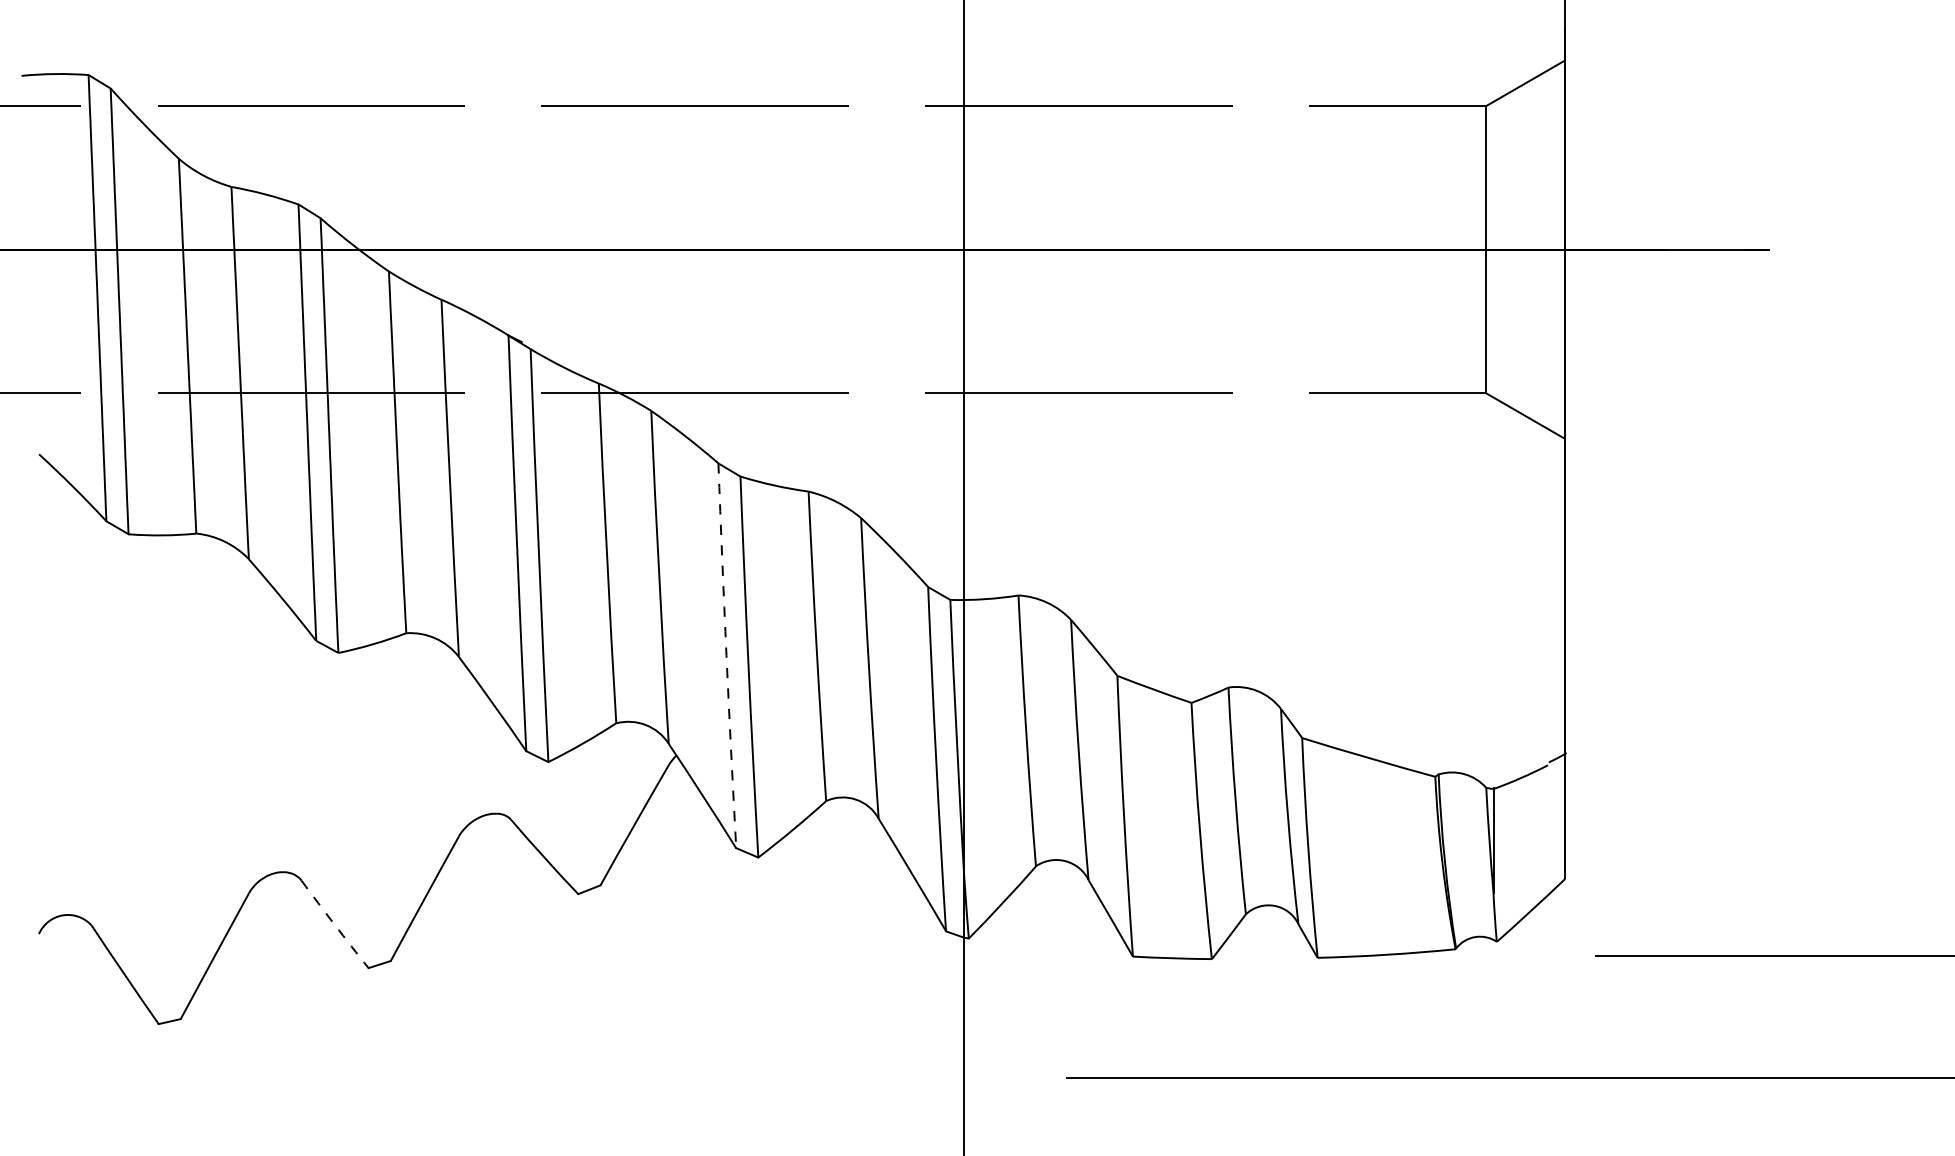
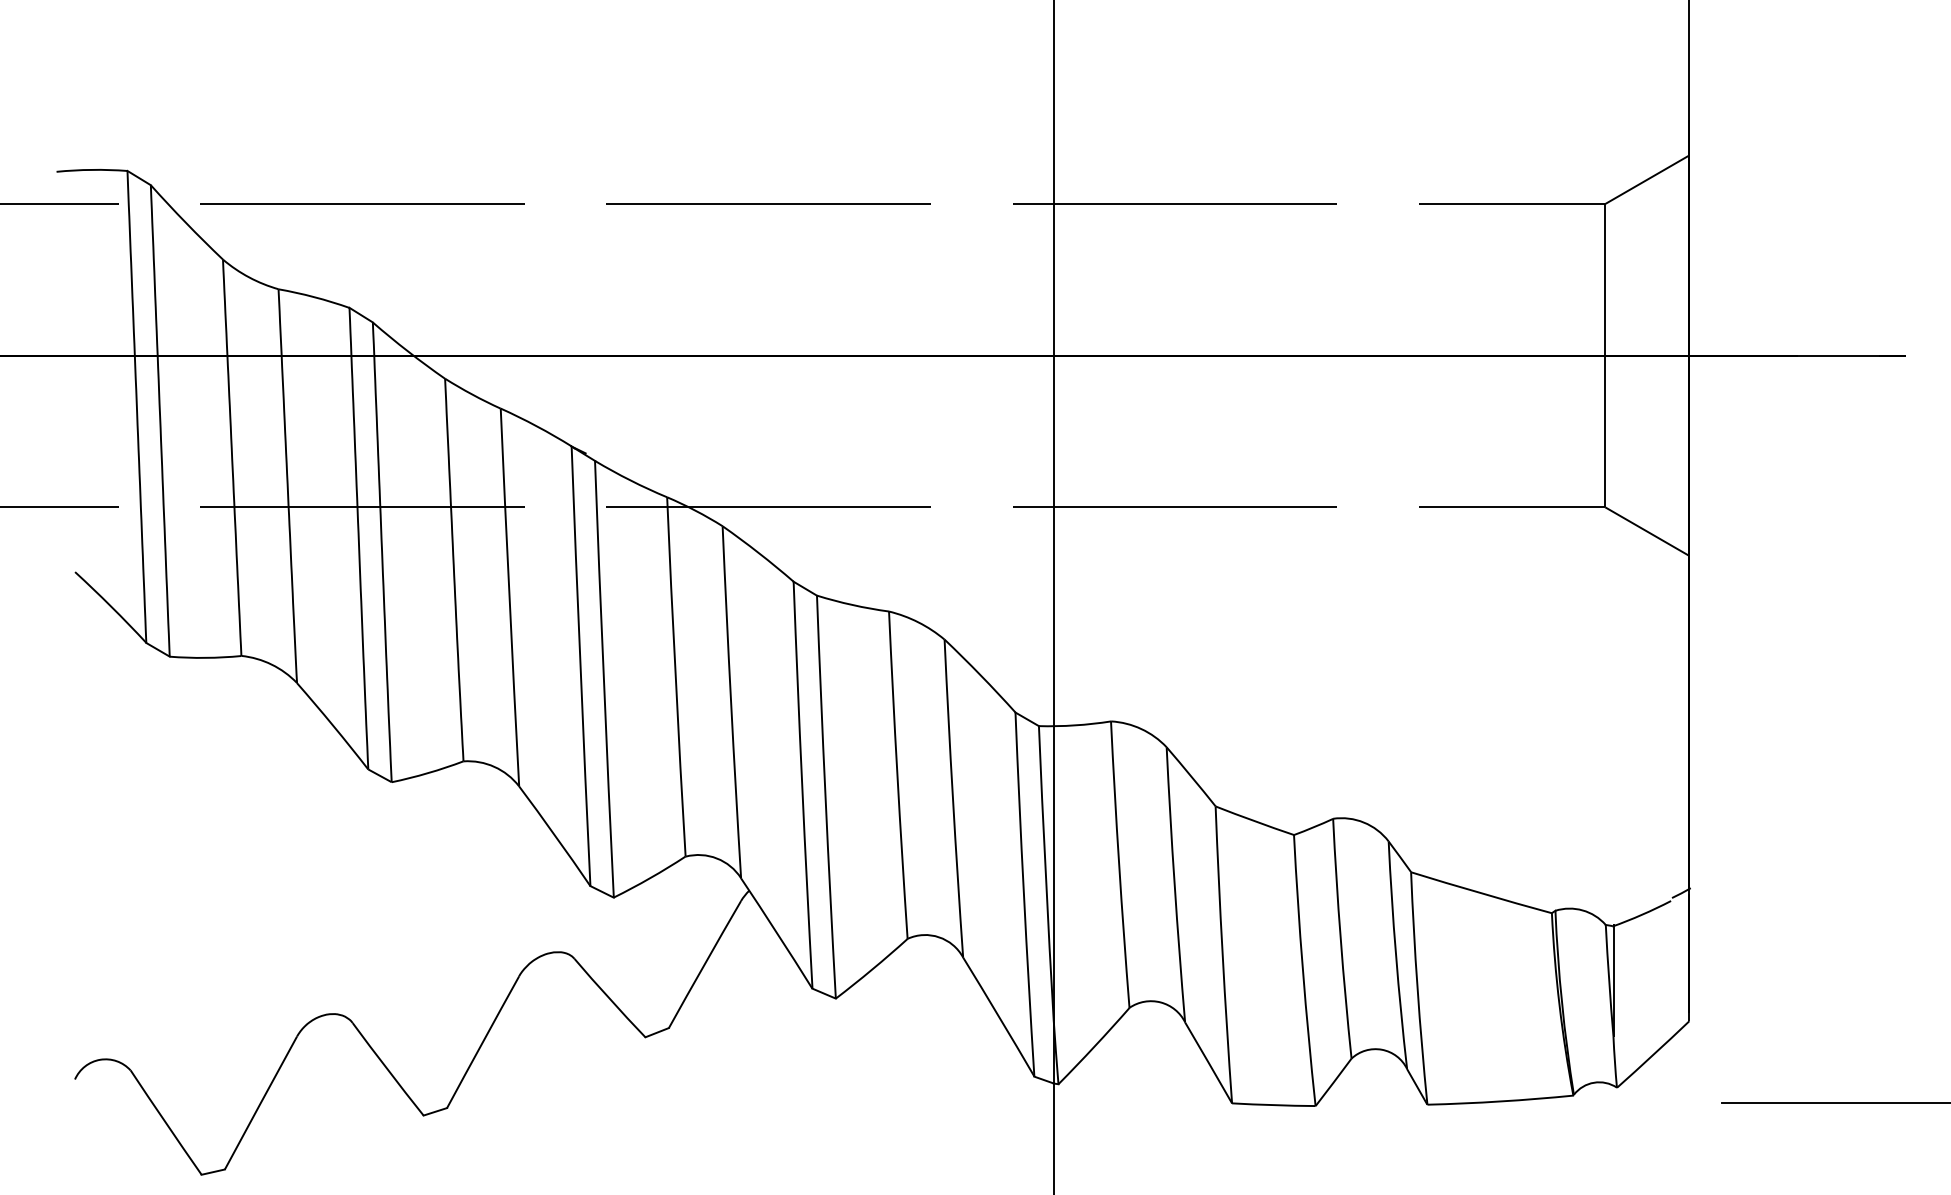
arc: (726, 655) -> (802, 784), dashed -> solid
arc: (334, 924) -> (387, 1069), dashed -> solid

